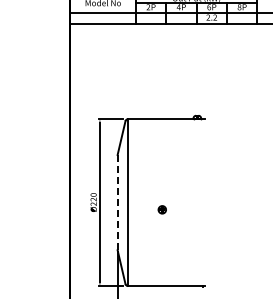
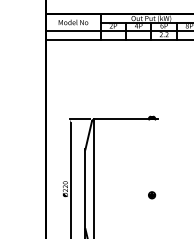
line: (117, 202) -> (85, 189), dashed -> solid
part: (161, 209) -> (151, 195), moved

